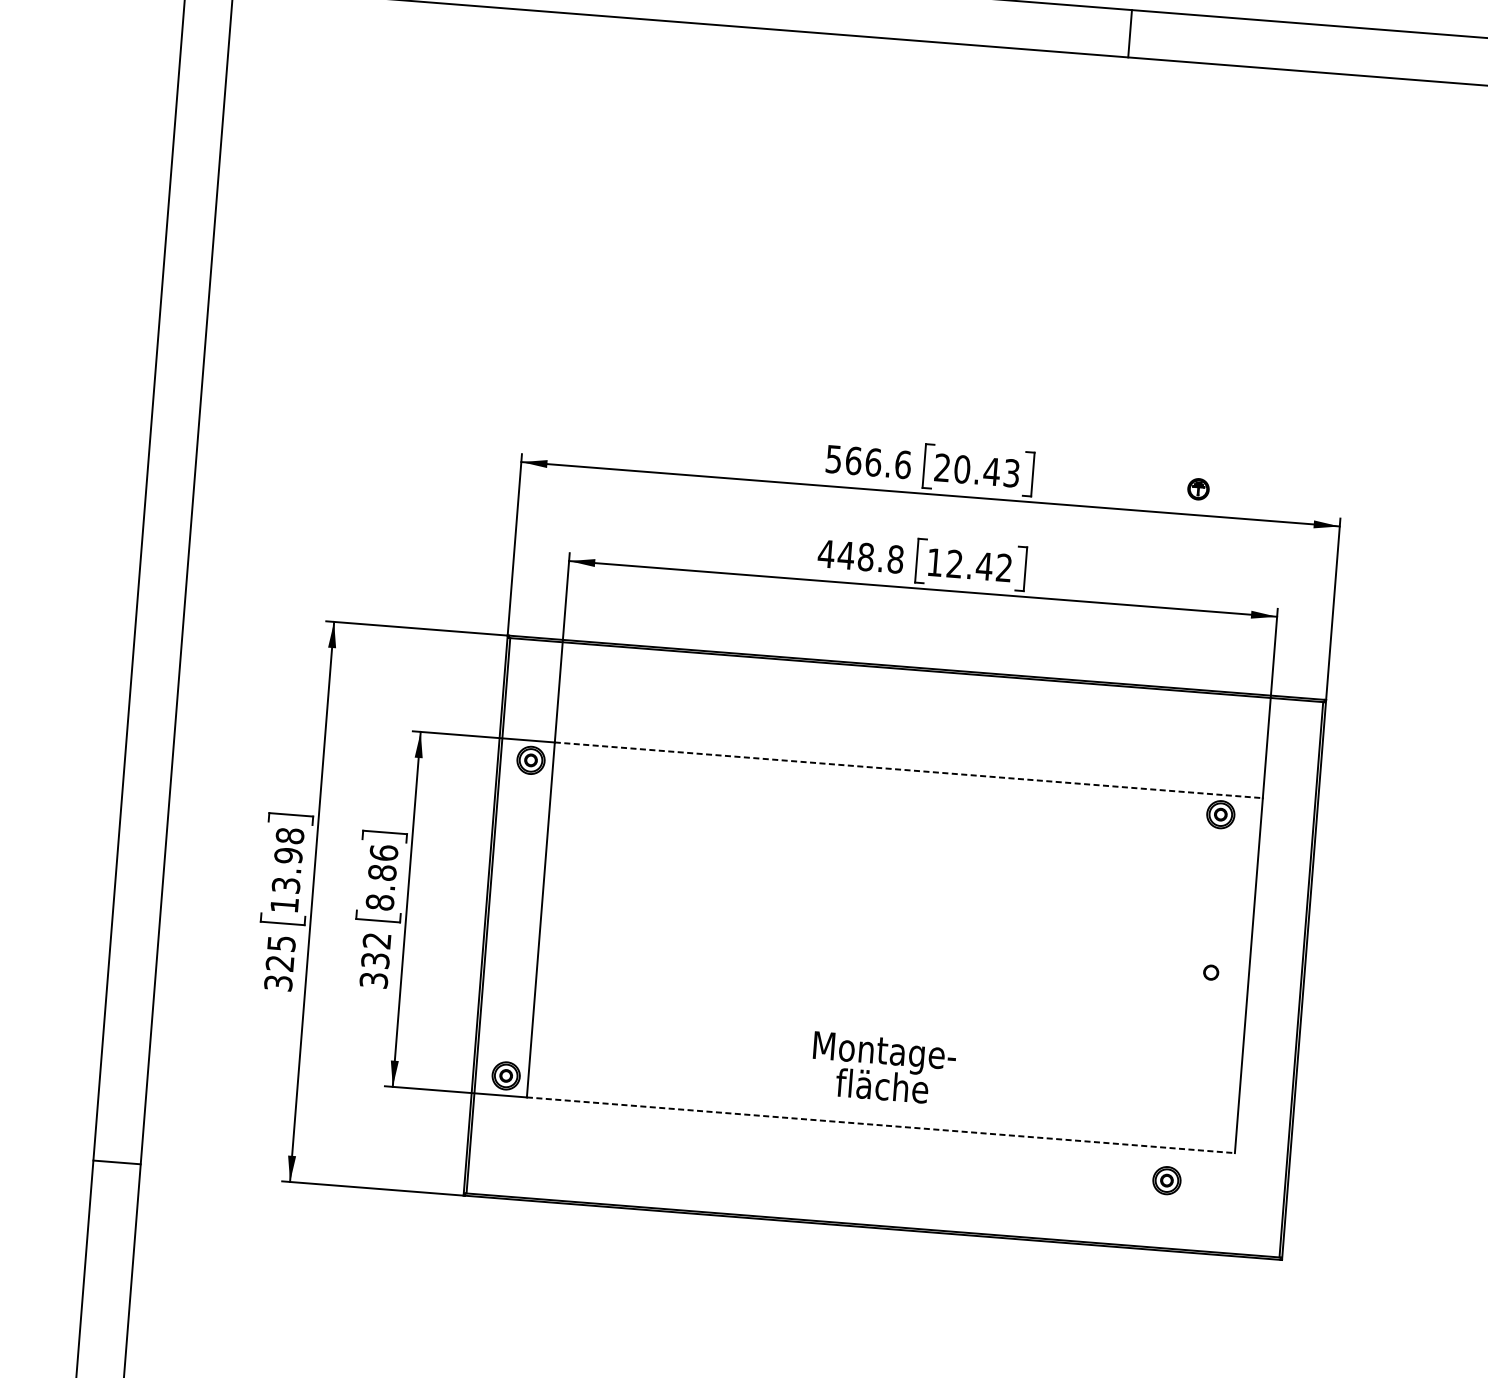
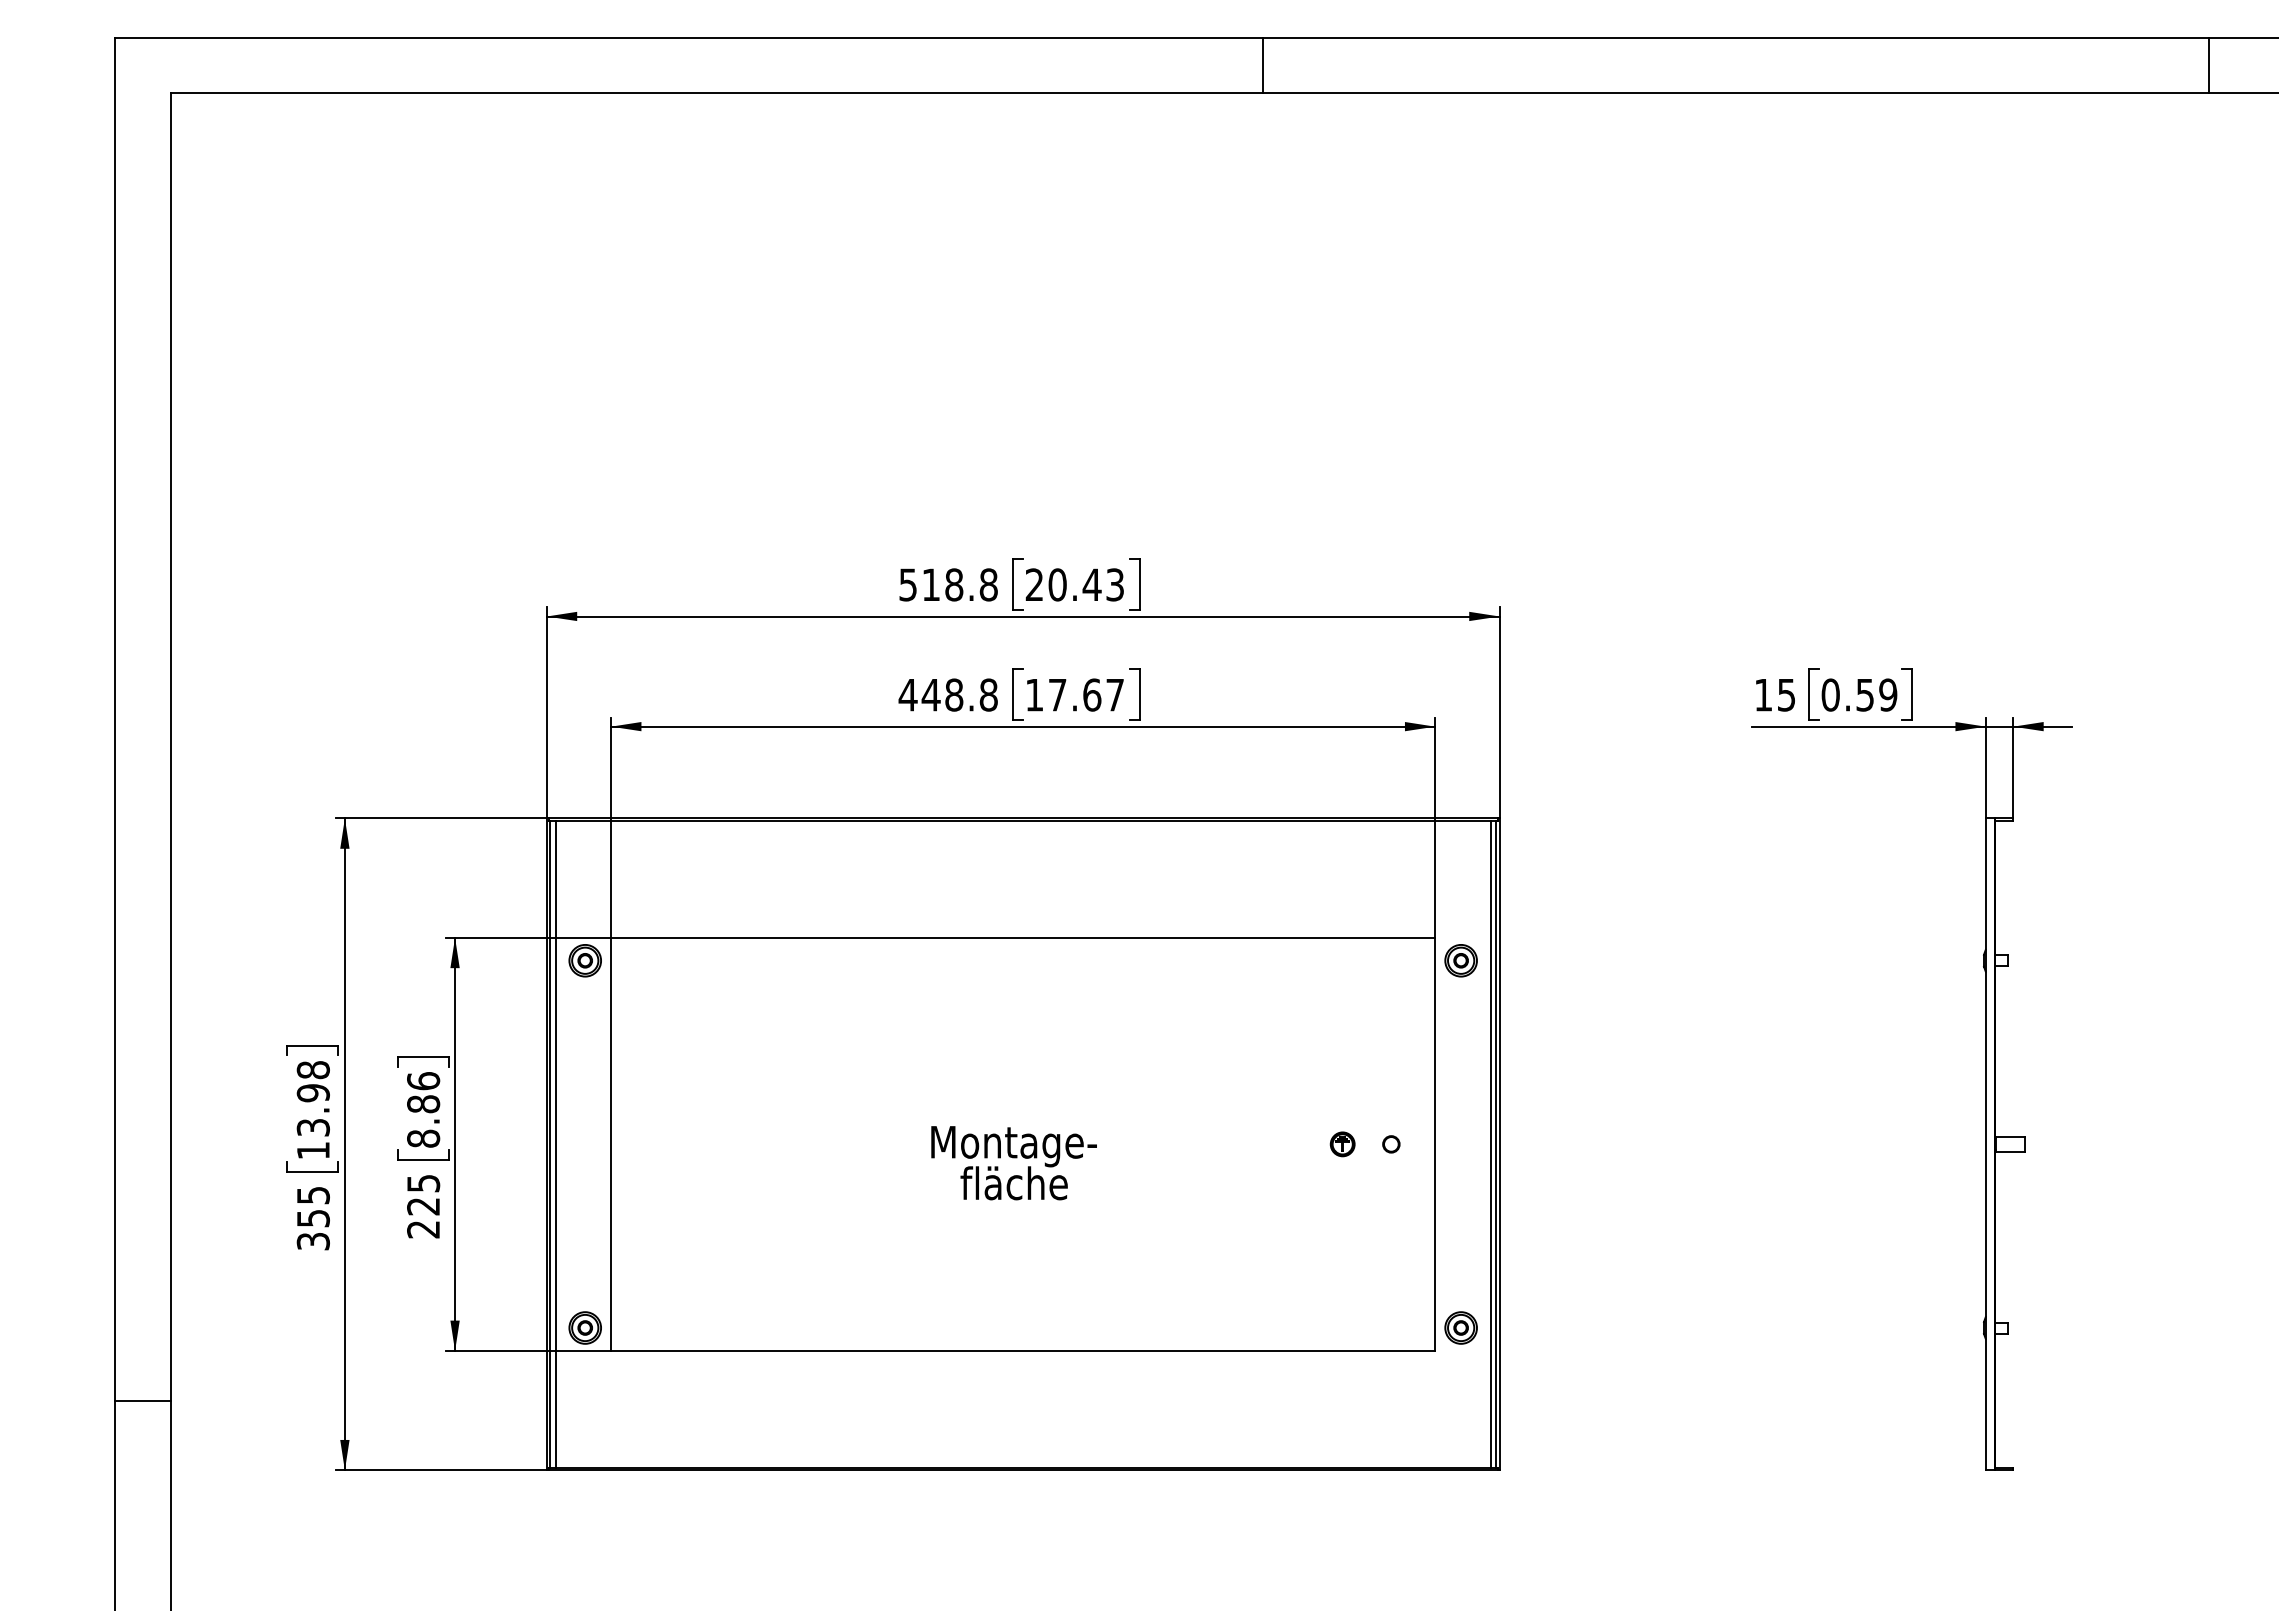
line: (1130, 33) -> (1263, 65), moved
text: (878, 462) -> (960, 584), 566.6 -> 518.8
part: (1198, 489) -> (1342, 1144), moved
text: (978, 565) -> (1085, 694), 12.42 -> 17.67
line: (909, 770) -> (1023, 937), dashed -> solid
part: (1220, 814) -> (1460, 960), moved
line: (493, 916) -> (555, 1144), added
text: (375, 960) -> (423, 1206), 332 -> 225
text: (279, 963) -> (312, 1218), 325 -> 355
line: (1296, 979) -> (1490, 1144), added
text: (883, 1068) -> (1013, 1163), moved
line: (881, 1124) -> (1023, 1350), dashed -> solid
line: (116, 1162) -> (142, 1401), moved
part: (1166, 1180) -> (1460, 1327), moved

